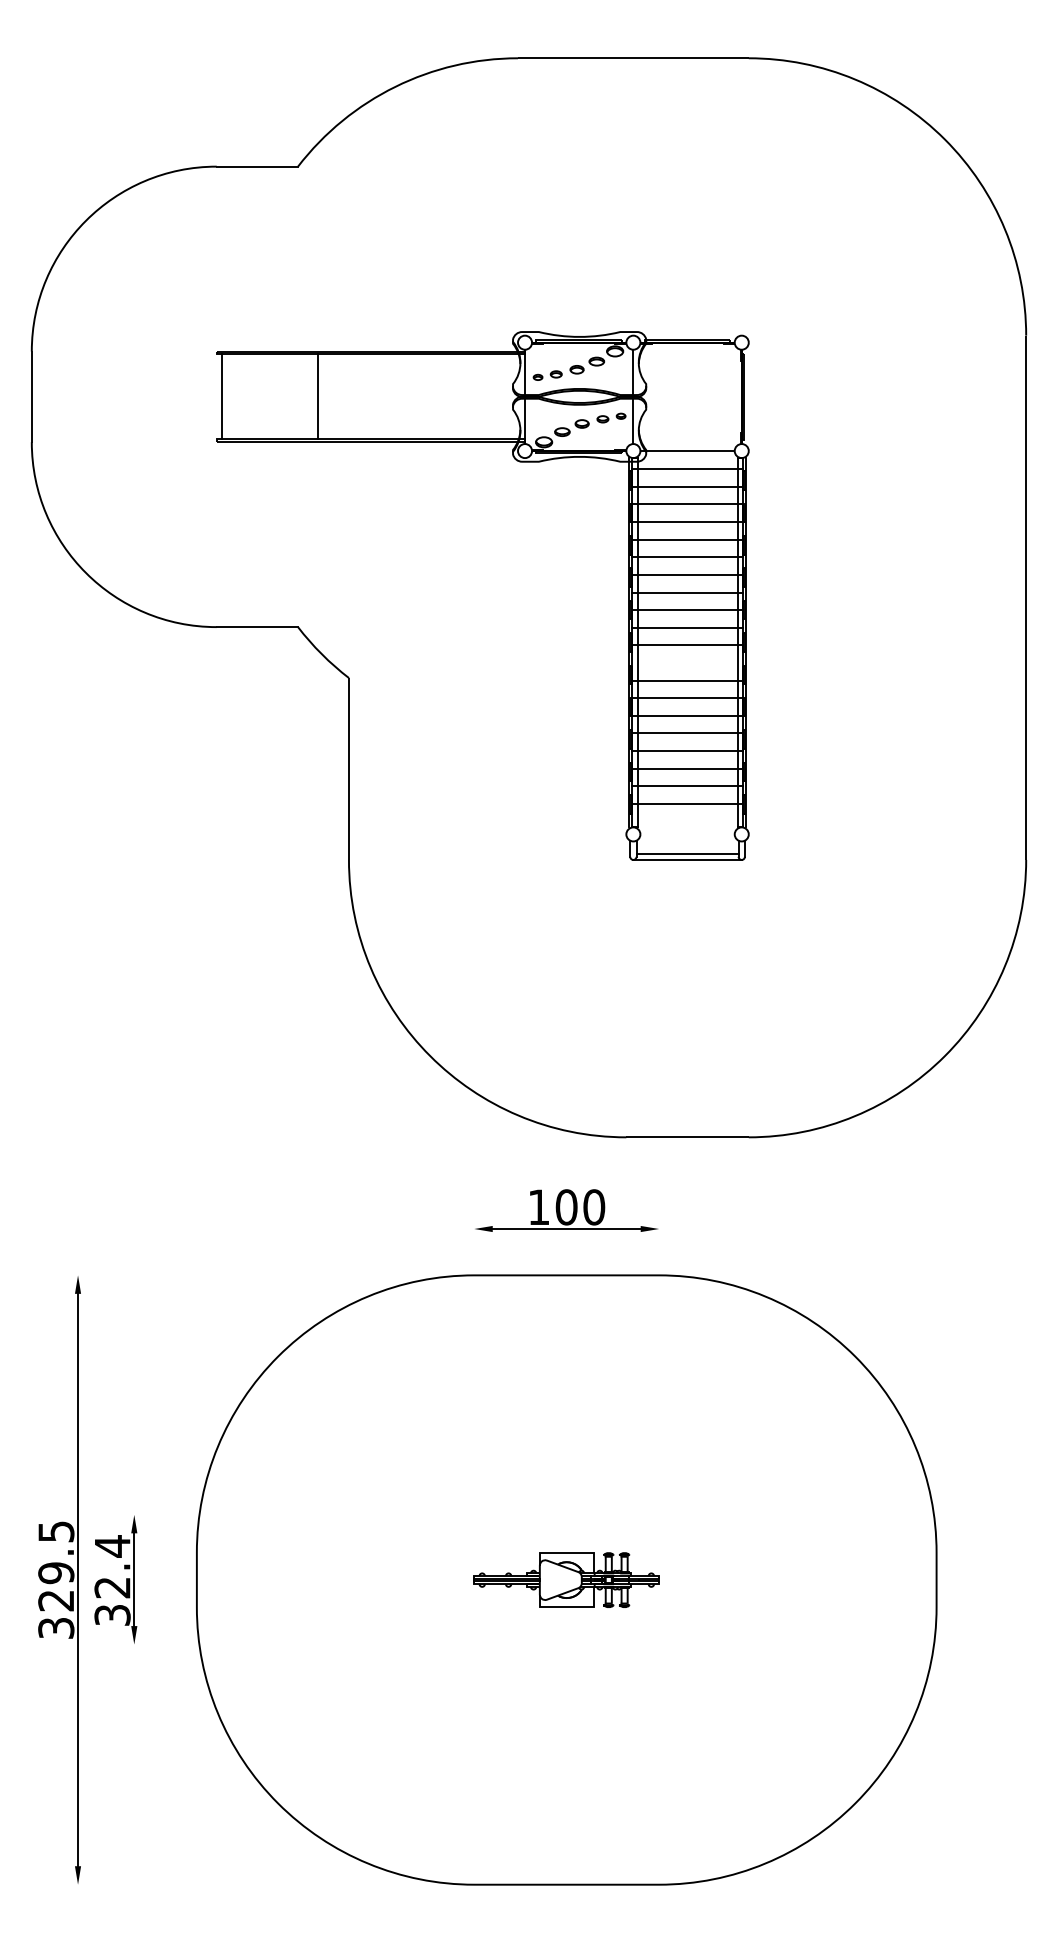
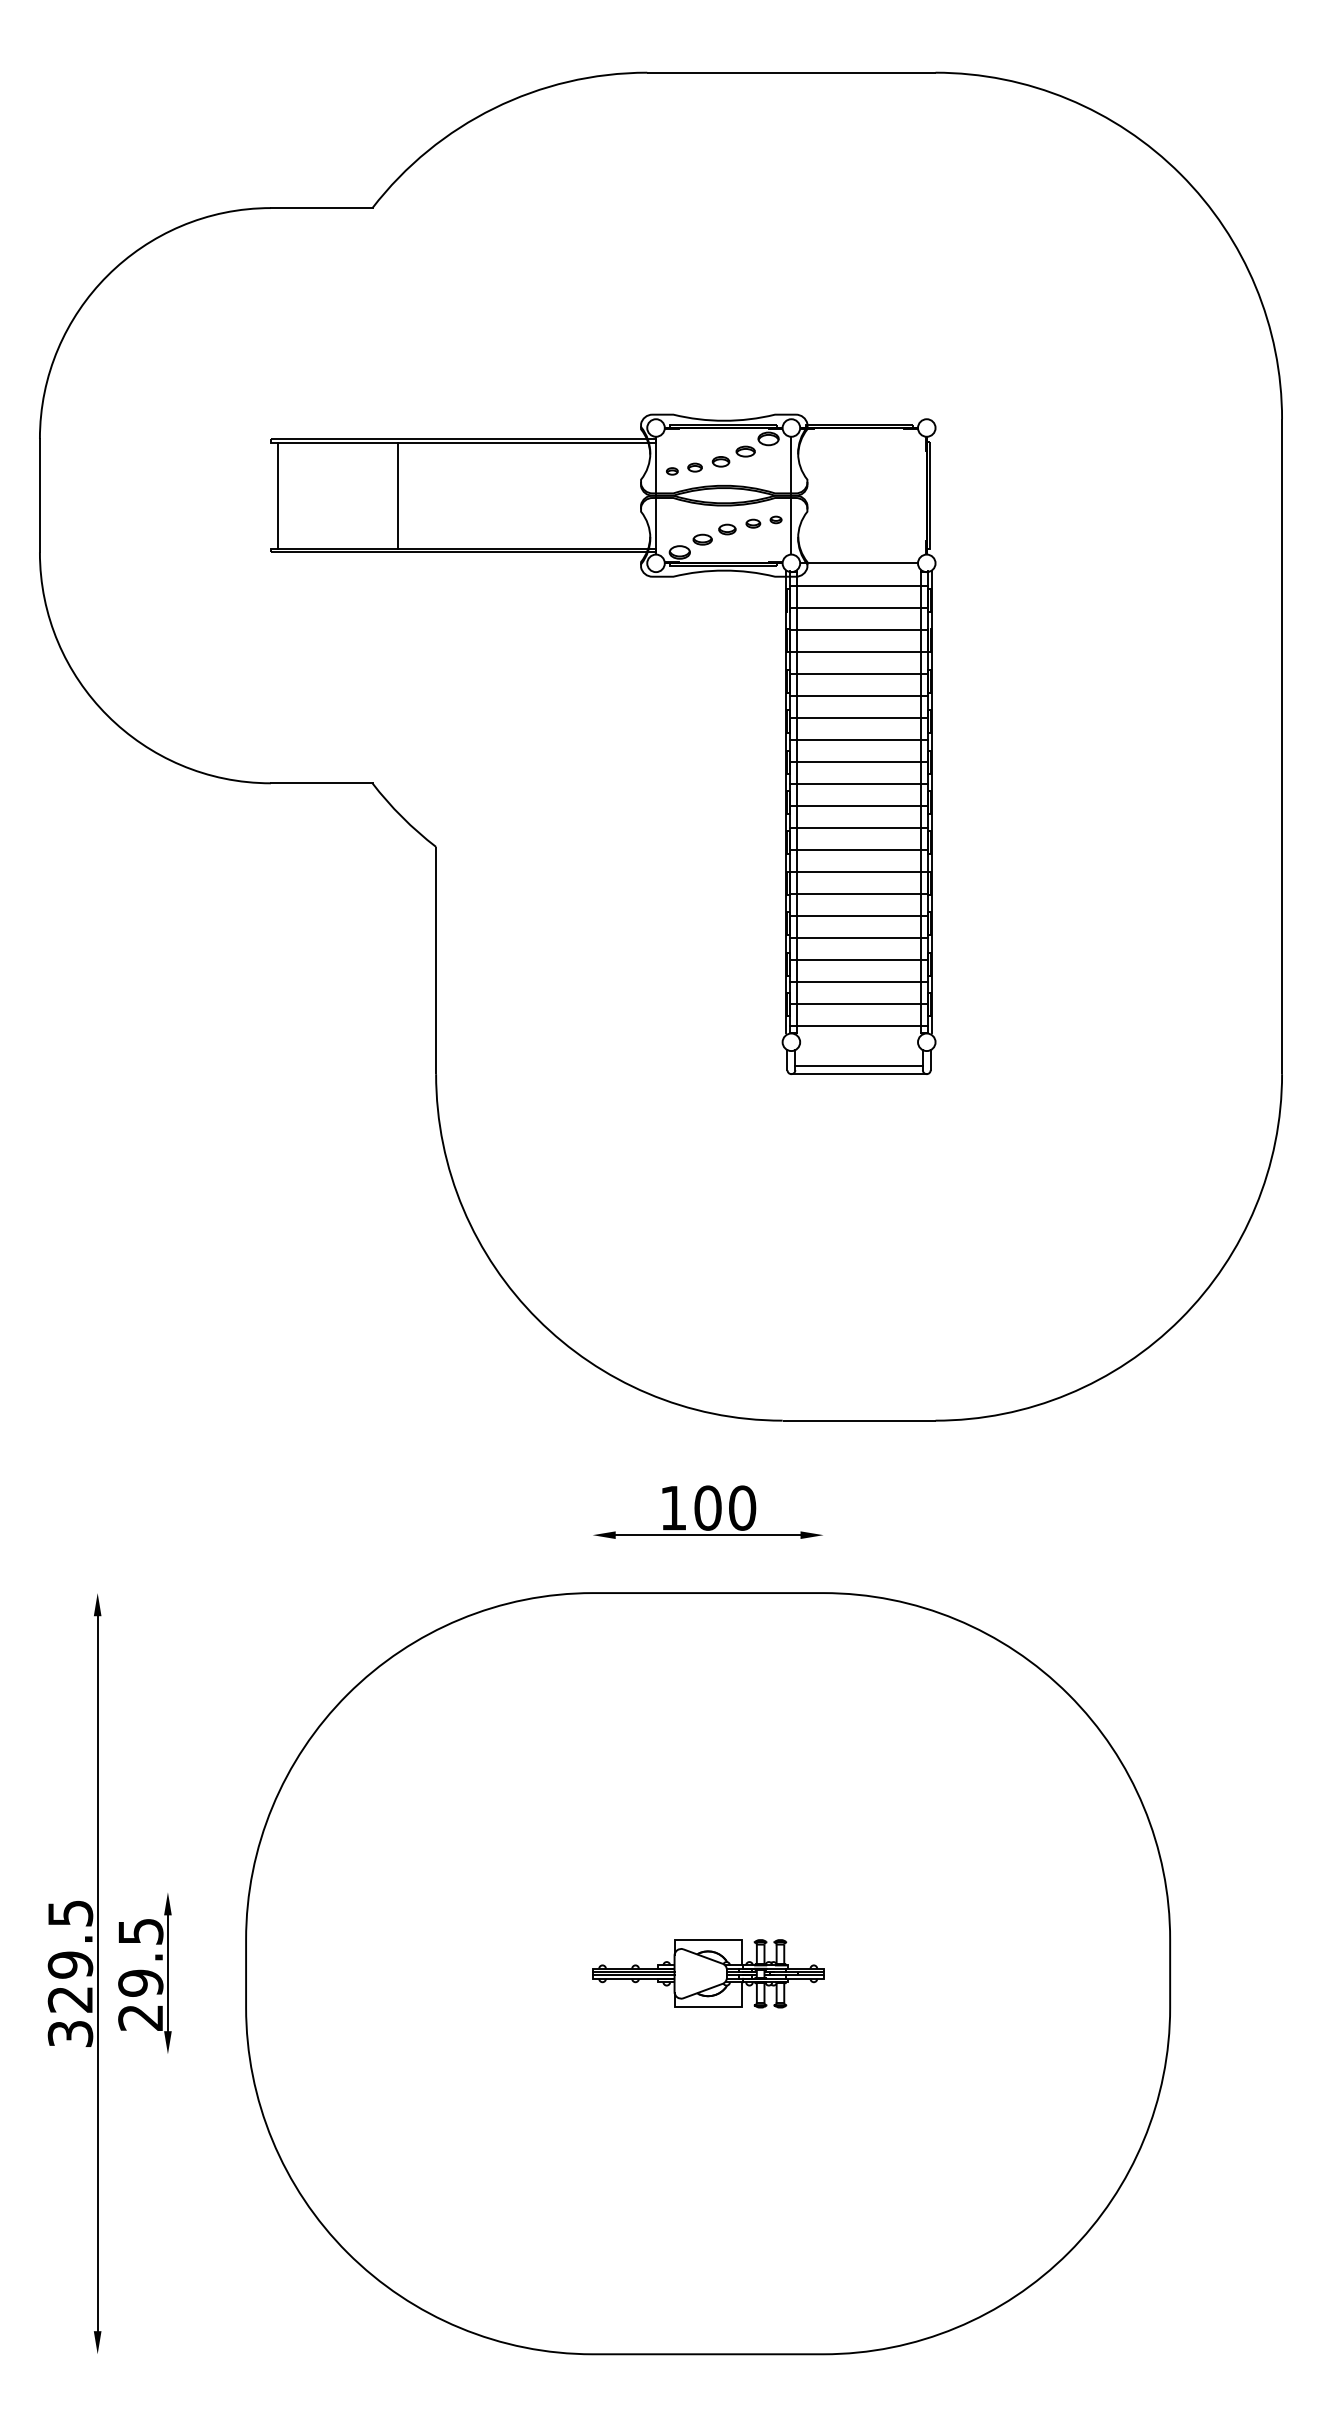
line: (687, 663) -> (858, 828), added
line: (687, 821) -> (858, 1026), added
text: (112, 1580) -> (140, 1974), 32.4 -> 29.5

